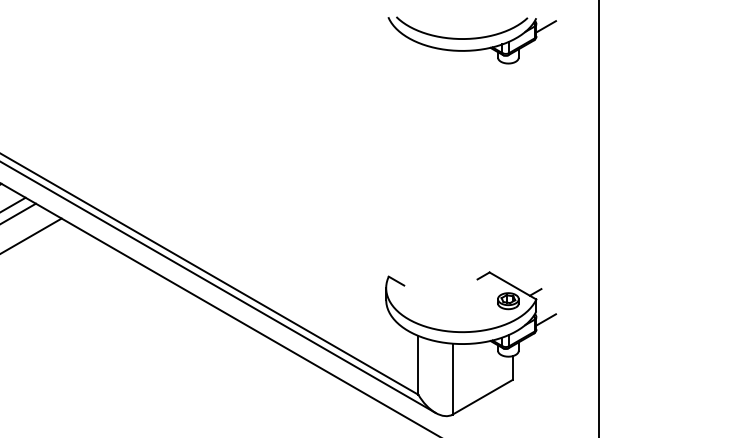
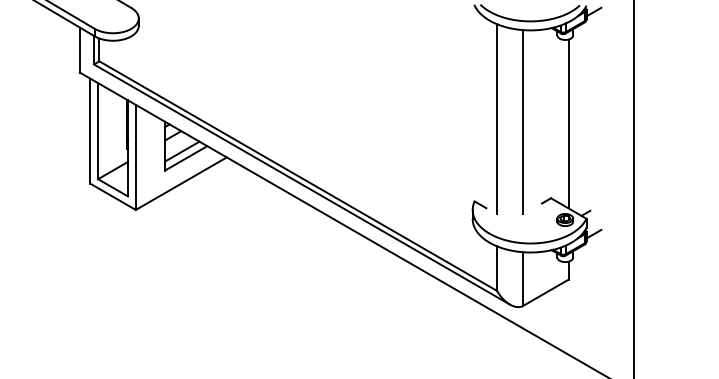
line: (418, 168) -> (497, 119), added
line: (453, 172) -> (523, 122), added
line: (512, 173) -> (568, 123), added

